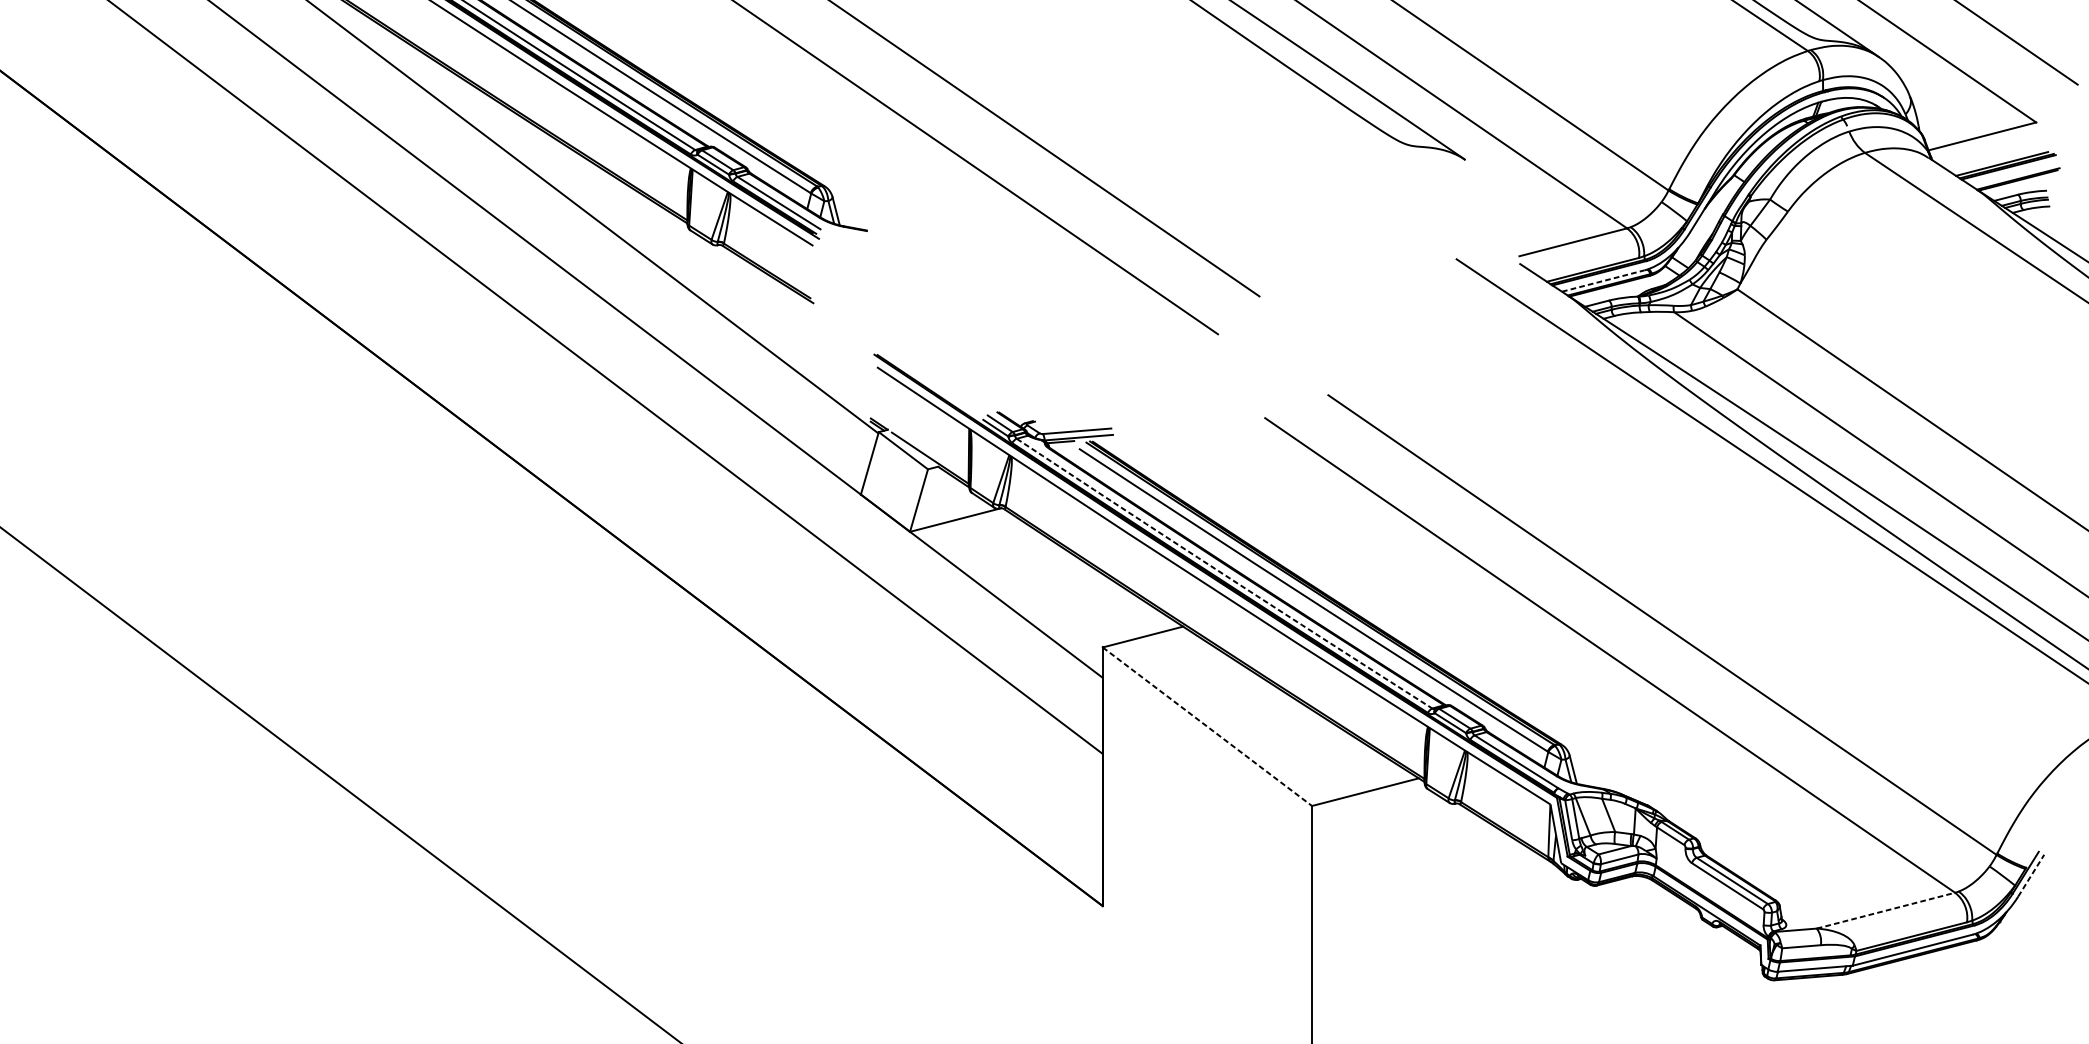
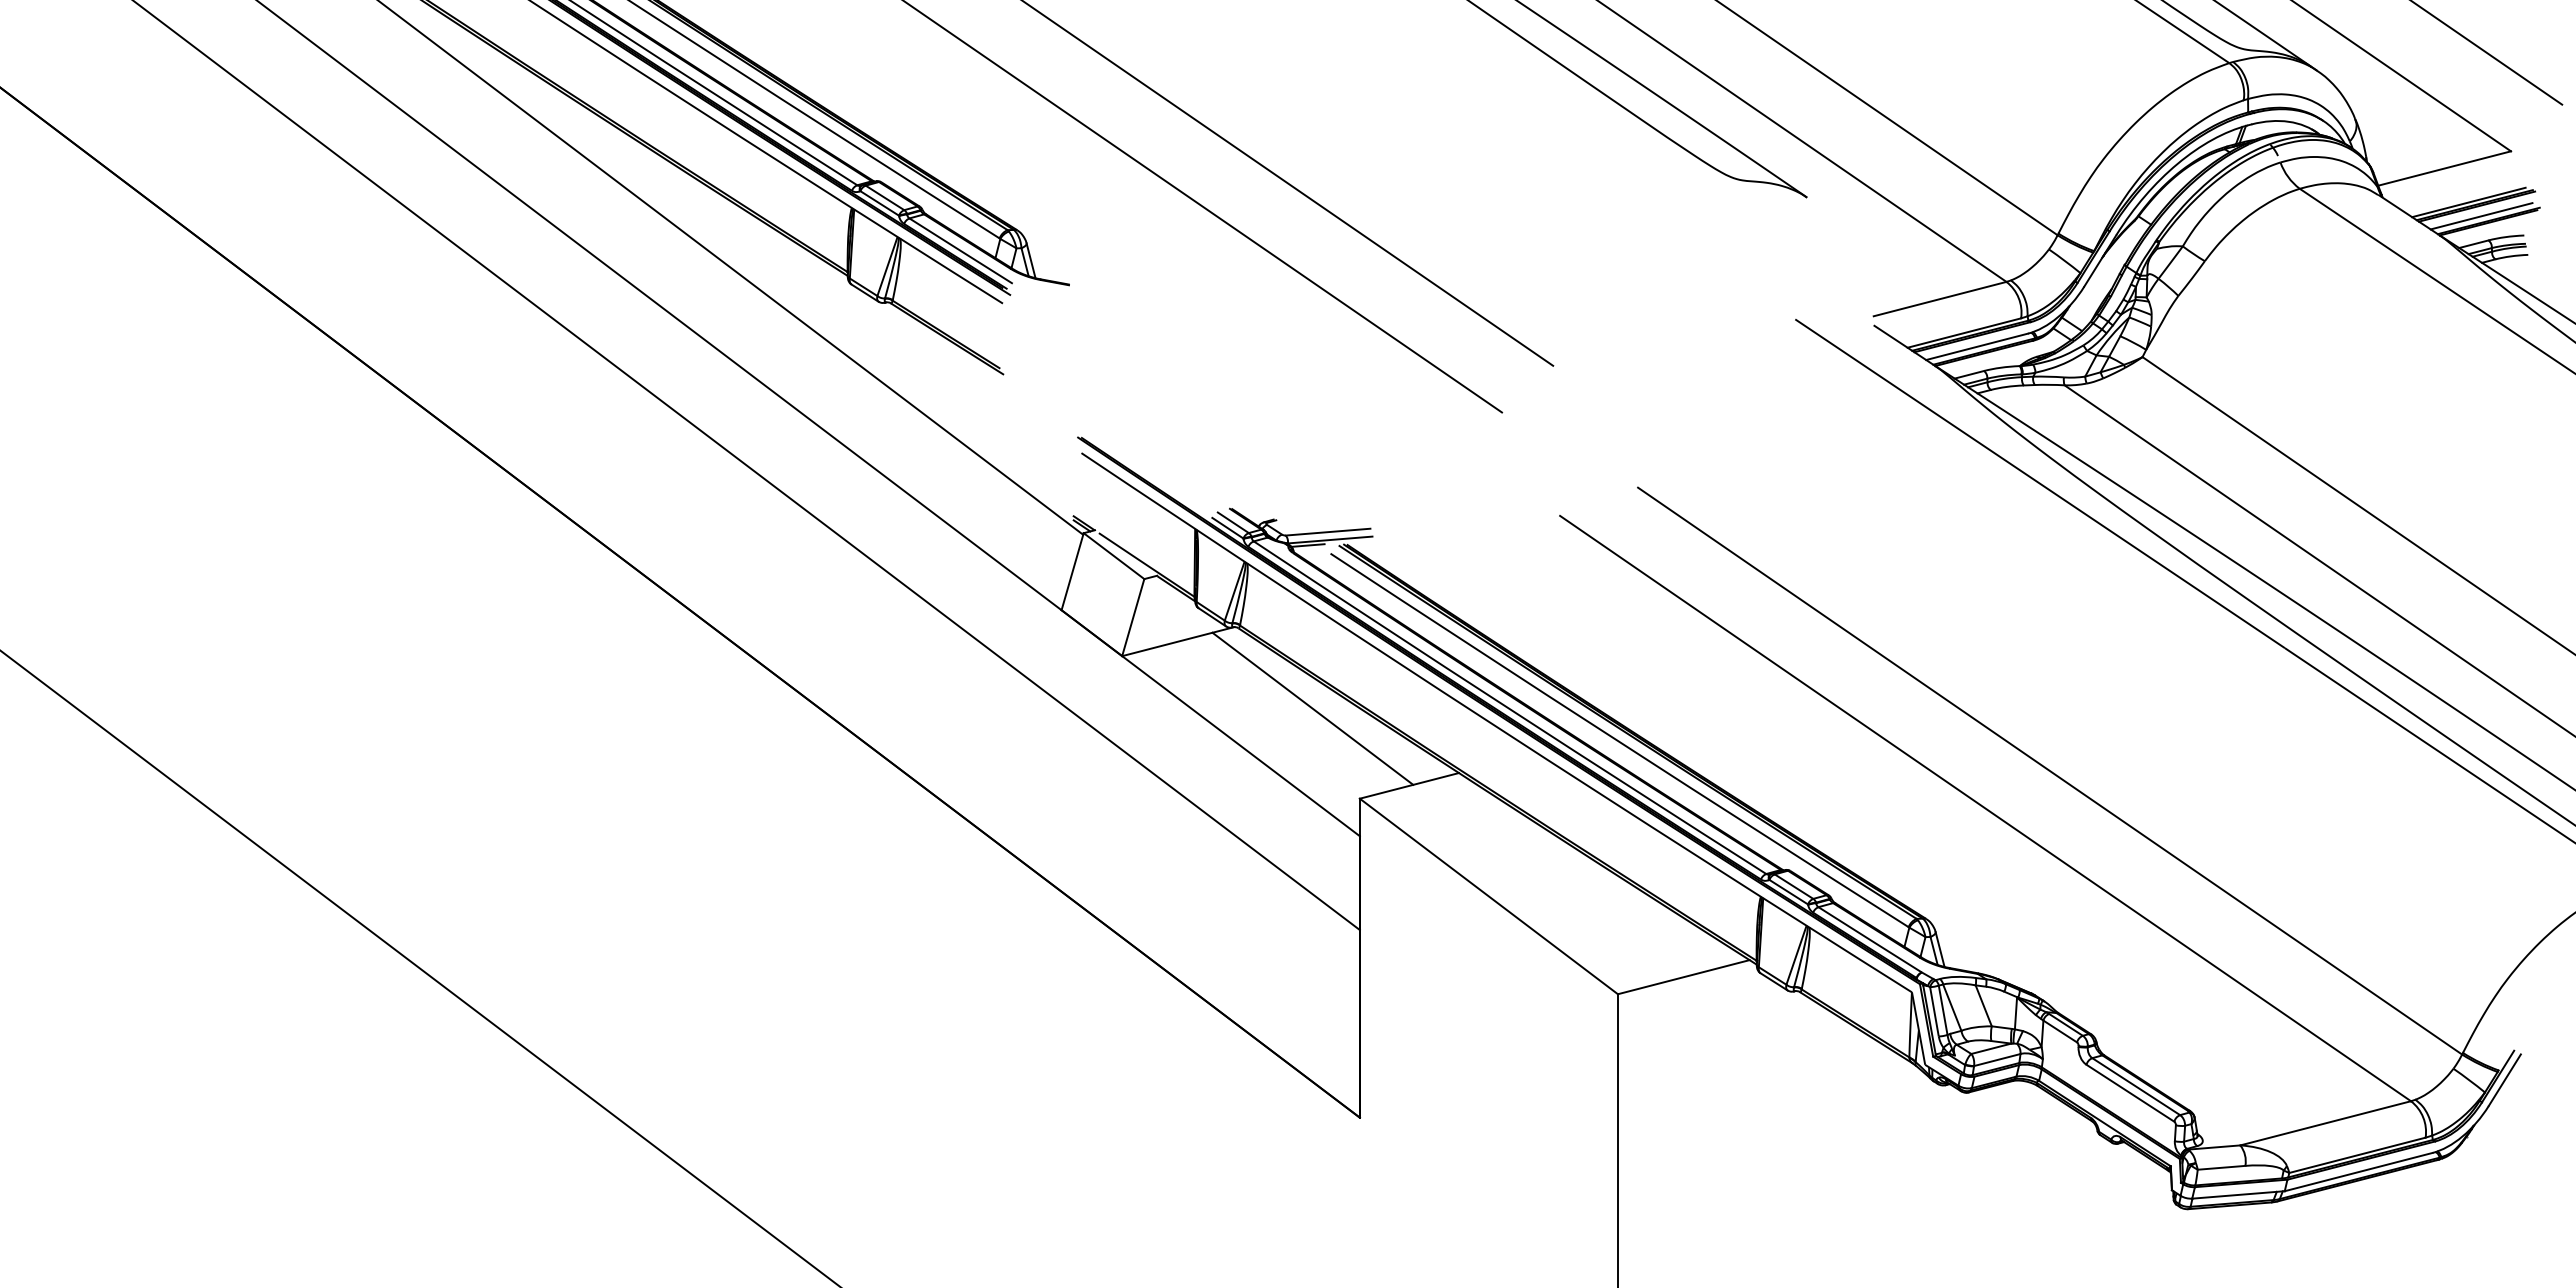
line: (2012, 175) -> (2481, 216), added
line: (1603, 280) -> (1977, 346), dashed -> solid
line: (1064, 574) -> (1312, 708), added
arc: (1224, 574) -> (1509, 708), dashed -> solid
line: (1207, 726) -> (1488, 896), dashed -> solid
line: (2031, 875) -> (2505, 1079), dashed -> solid
line: (1886, 910) -> (2326, 1123), dashed -> solid

